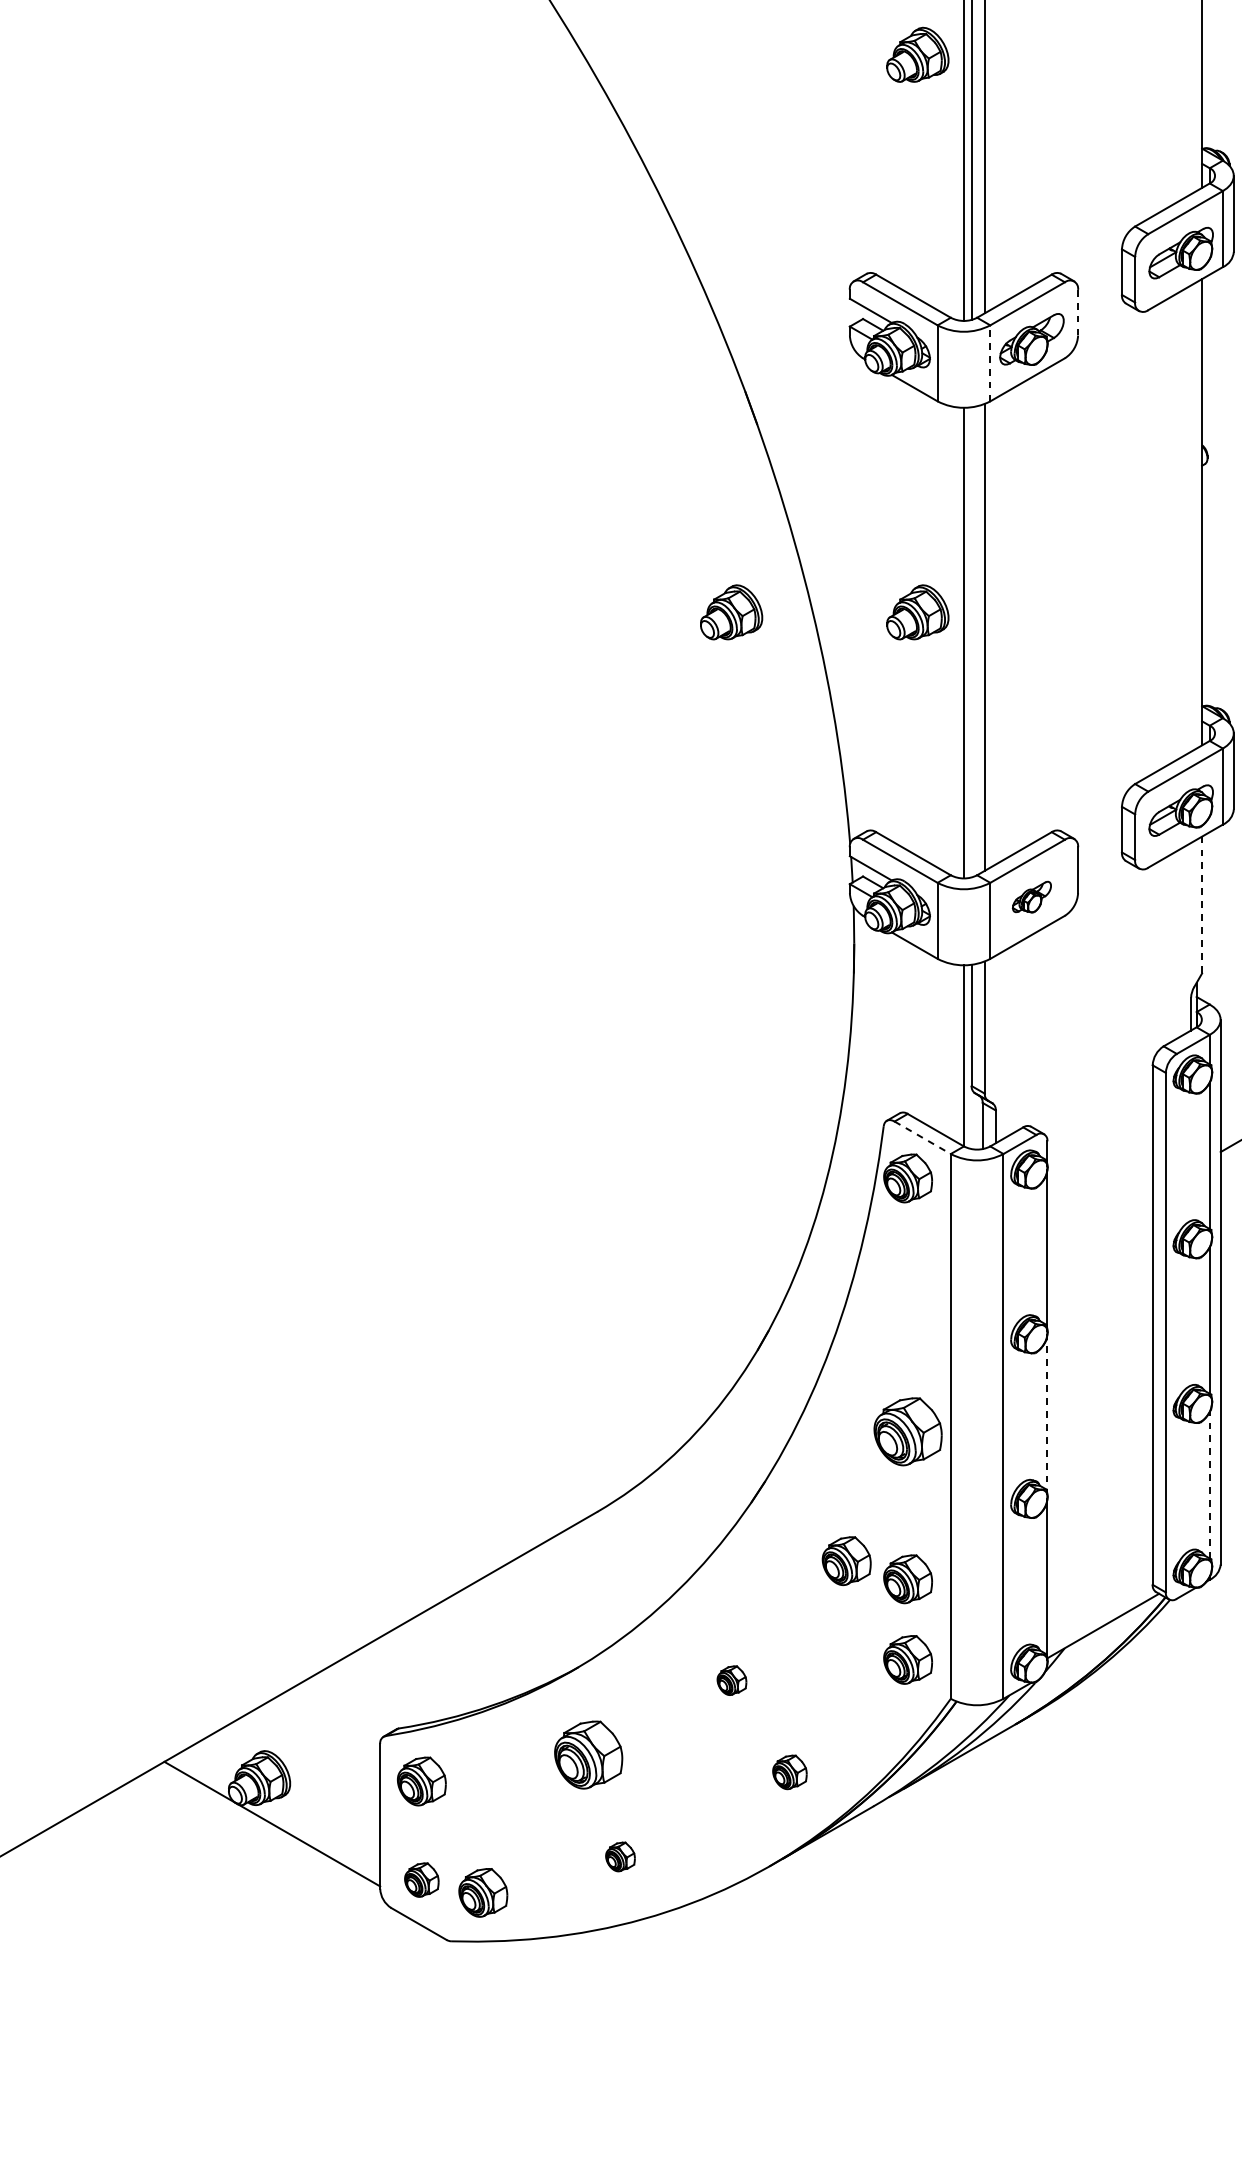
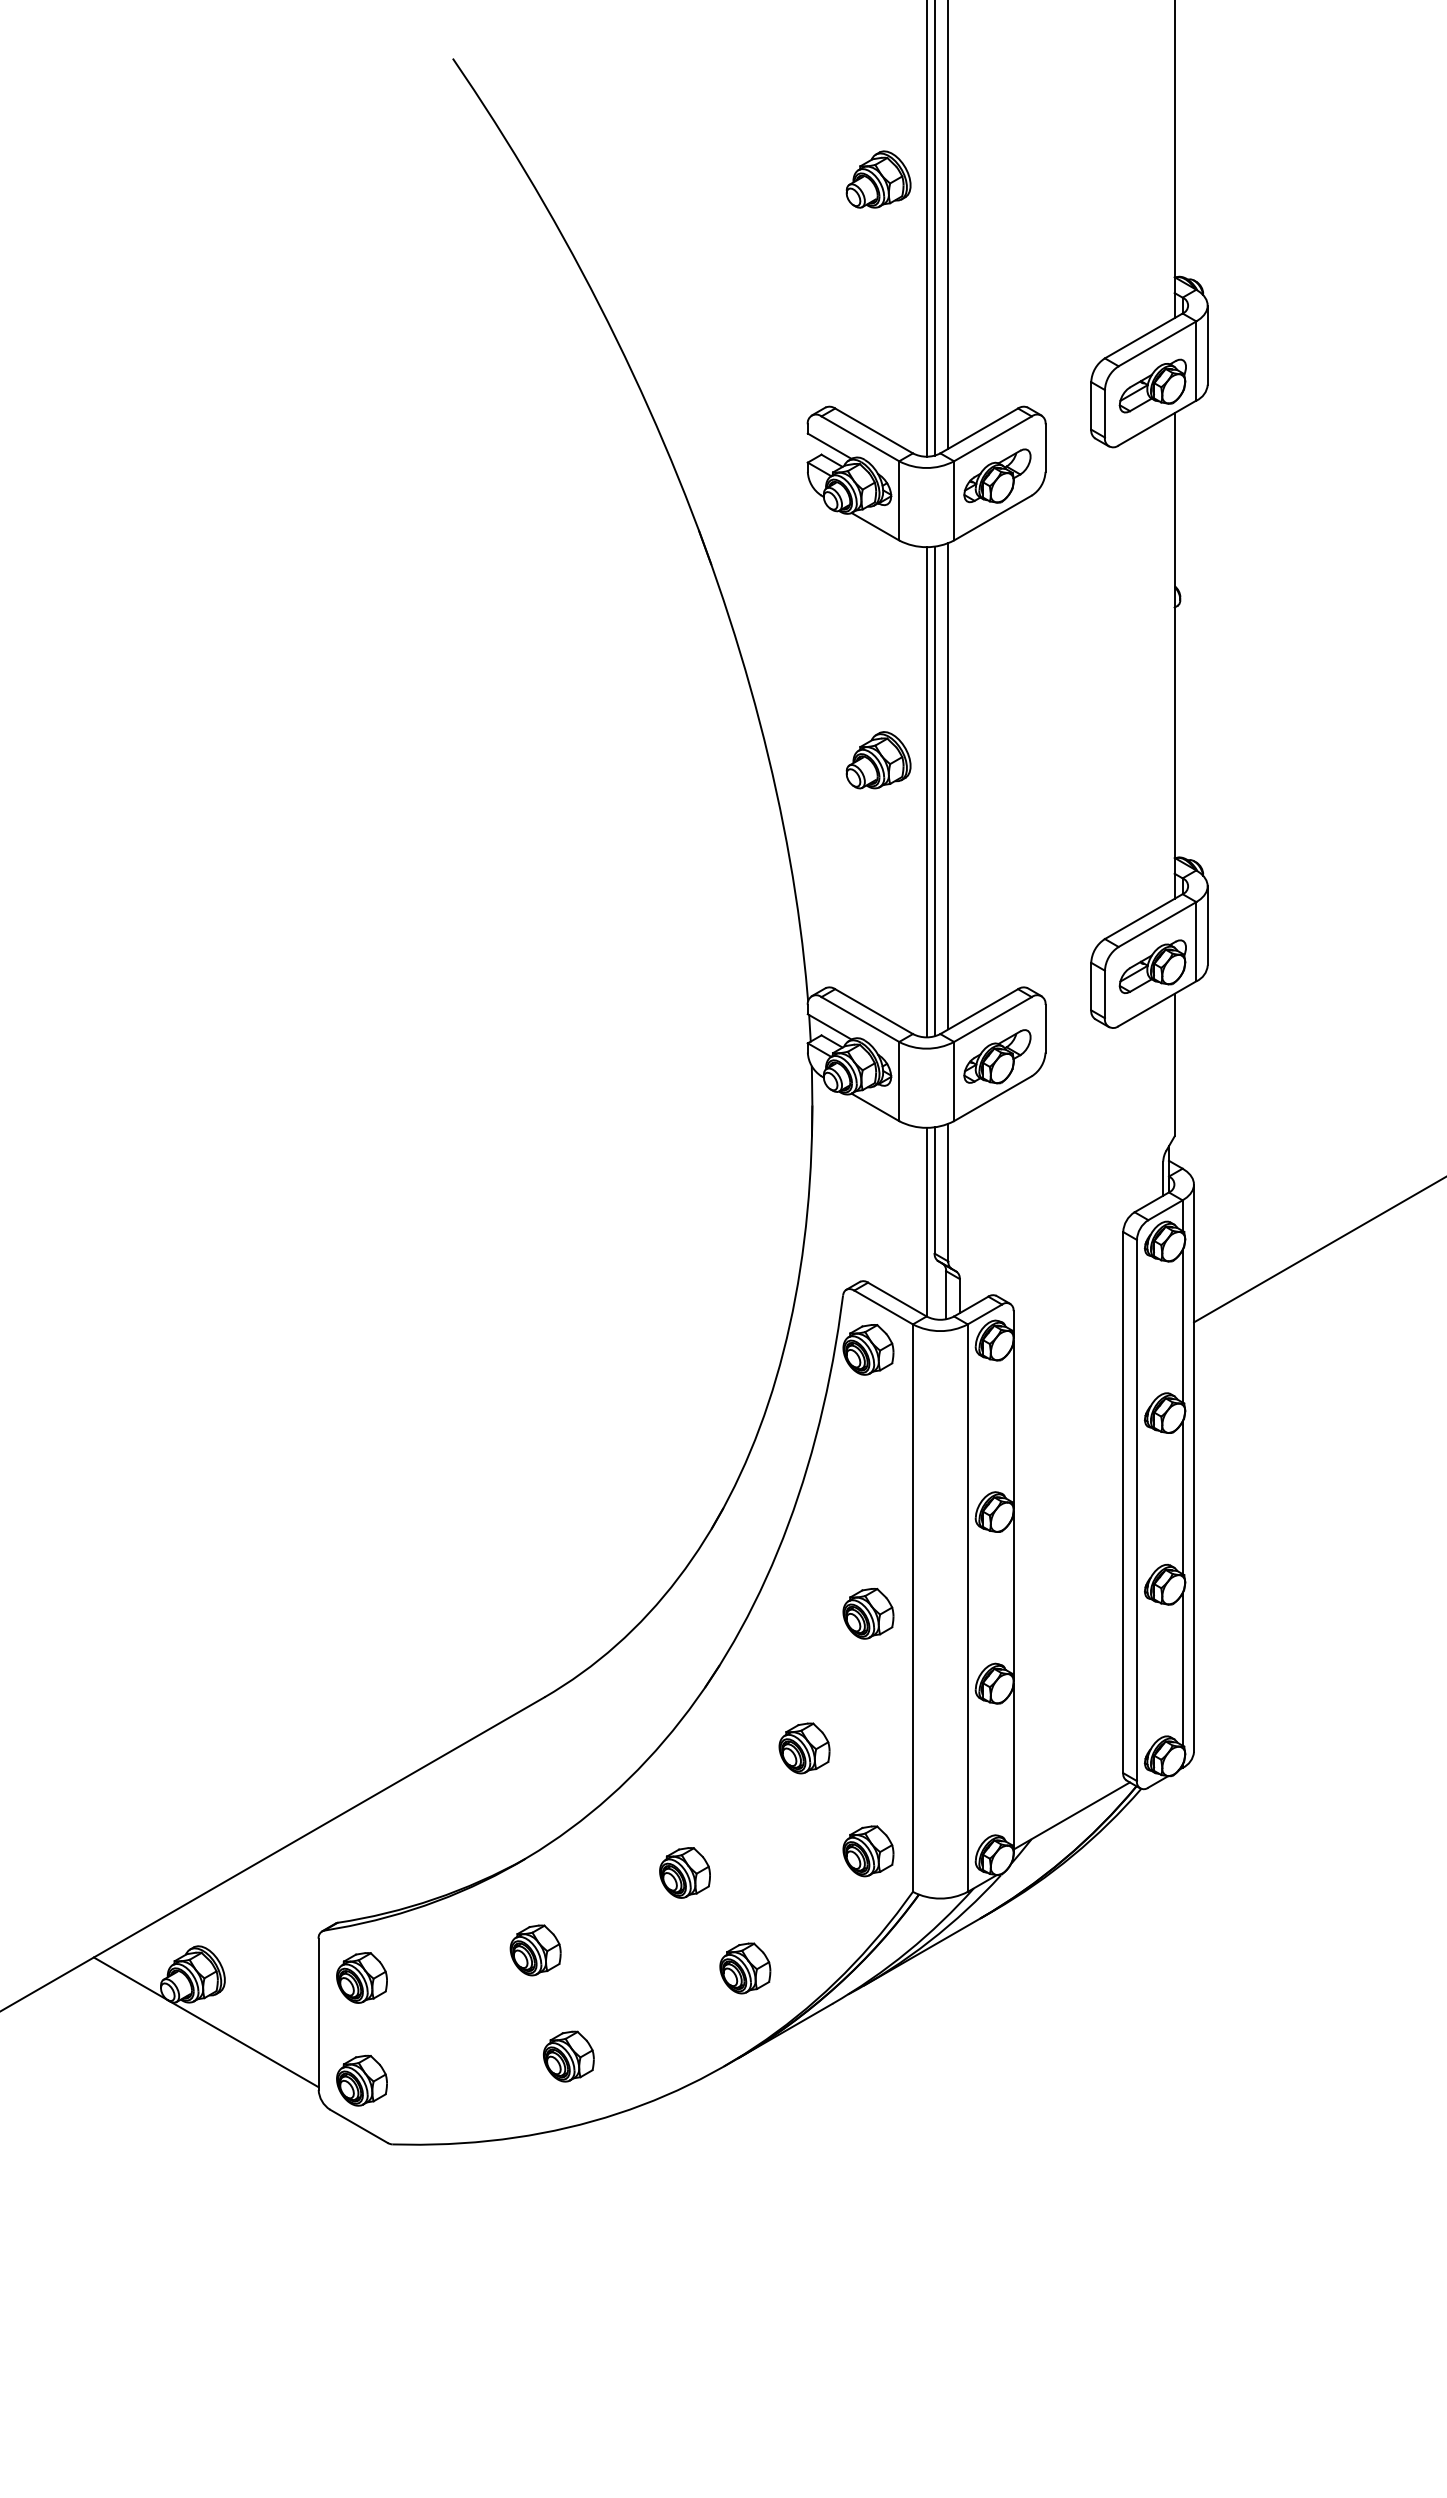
line: (1078, 313) -> (1045, 448), dashed -> solid
line: (990, 362) -> (954, 500), dashed -> solid
part: (731, 612) -> (684, 760), removed
line: (971, 642) -> (934, 791), added
part: (1031, 896) -> (997, 1056), size x1.67
line: (1201, 905) -> (1174, 1065), dashed -> solid
line: (922, 1137) -> (883, 1307), dashed -> solid
line: (1047, 1415) -> (1013, 1596), dashed -> solid
part: (908, 1431) -> (868, 1613), size x0.71
line: (1209, 1484) -> (1182, 1668), dashed -> solid
part: (908, 1579) -> (868, 1767), removed
part: (731, 1680) -> (684, 1872), size x1.67
part: (588, 1755) -> (535, 1950), size x0.71
part: (790, 1772) -> (745, 1968), size x1.43
part: (620, 1856) -> (568, 2056), size x1.67
part: (421, 1879) -> (361, 2080), size x1.43
part: (482, 1892) -> (425, 2093), removed

